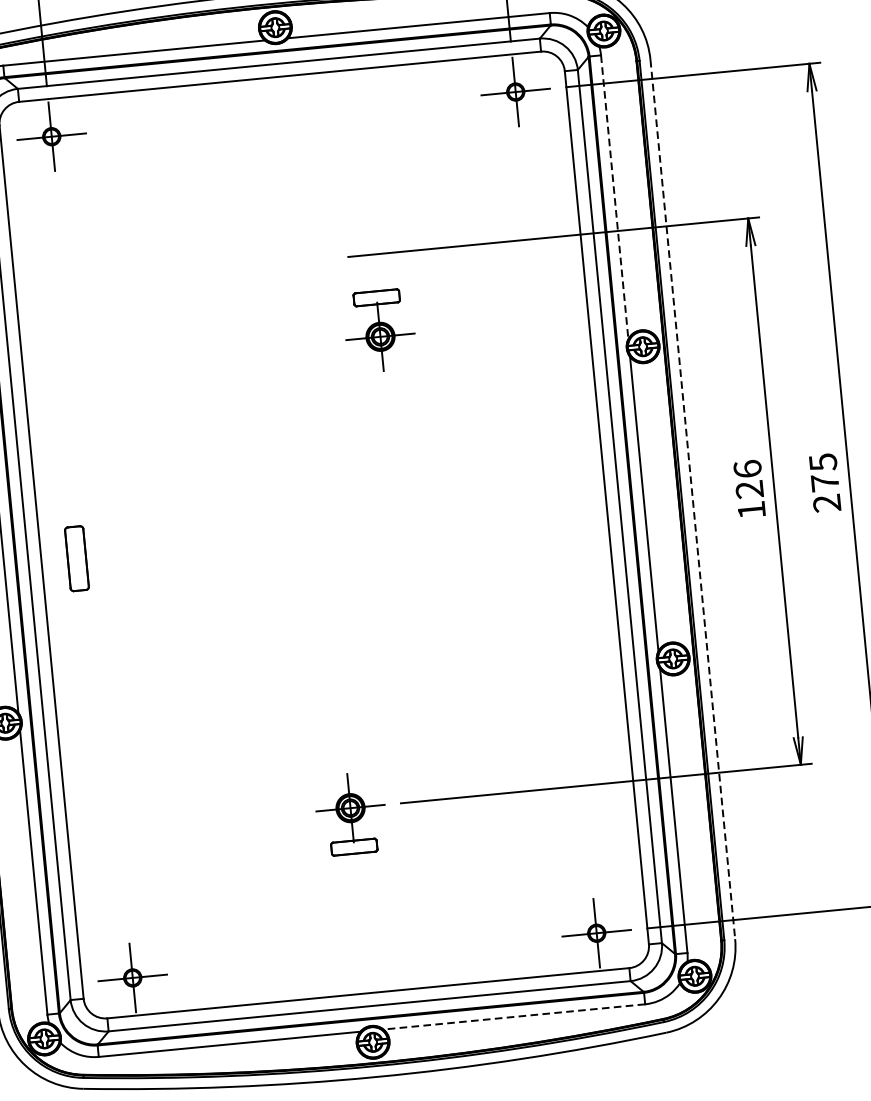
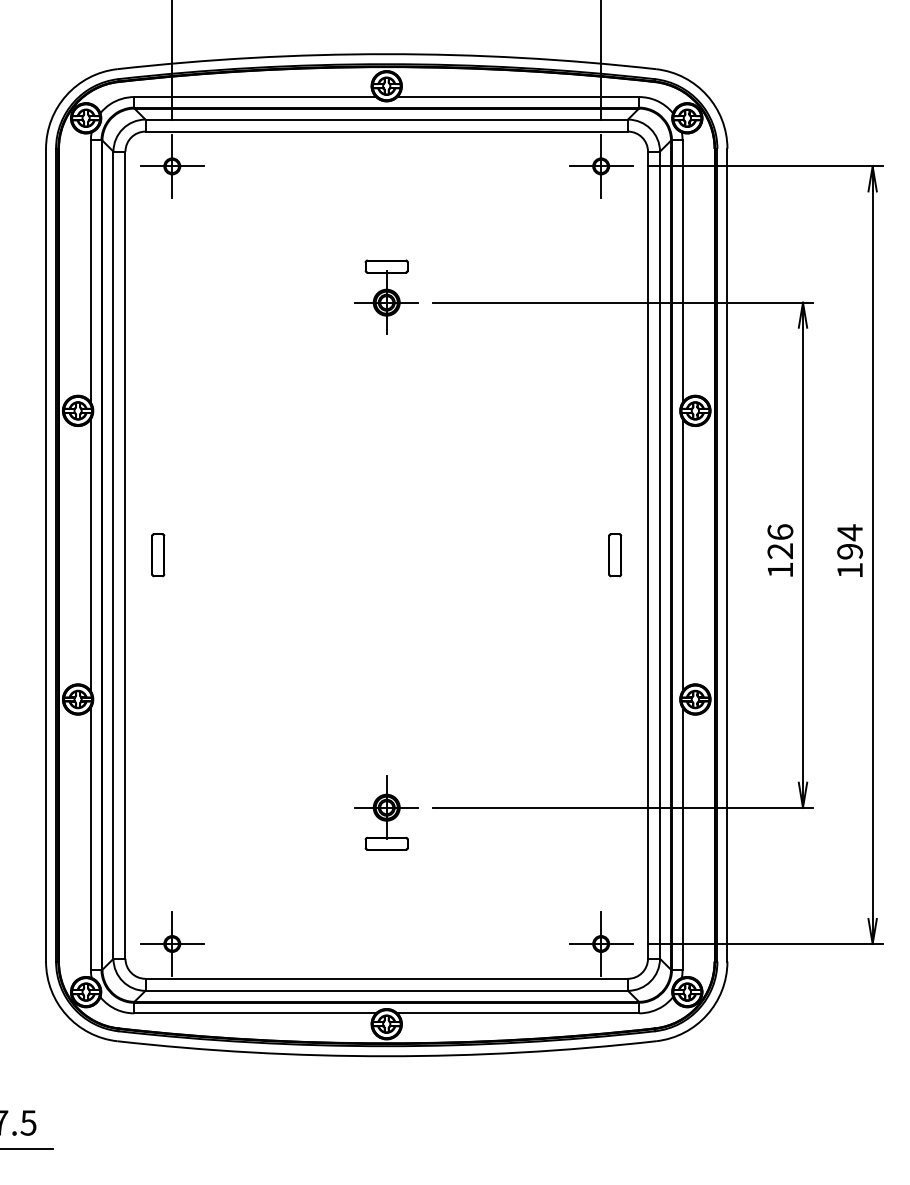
line: (614, 198) -> (682, 272), dashed -> solid
part: (379, 330) -> (386, 296), moved
text: (824, 482) -> (849, 551), 275 -> 194
line: (692, 499) -> (727, 555), dashed -> solid
part: (571, 511) -> (615, 555), added
part: (77, 559) -> (158, 555), size x0.71
line: (514, 1017) -> (518, 1013), dashed -> solid

